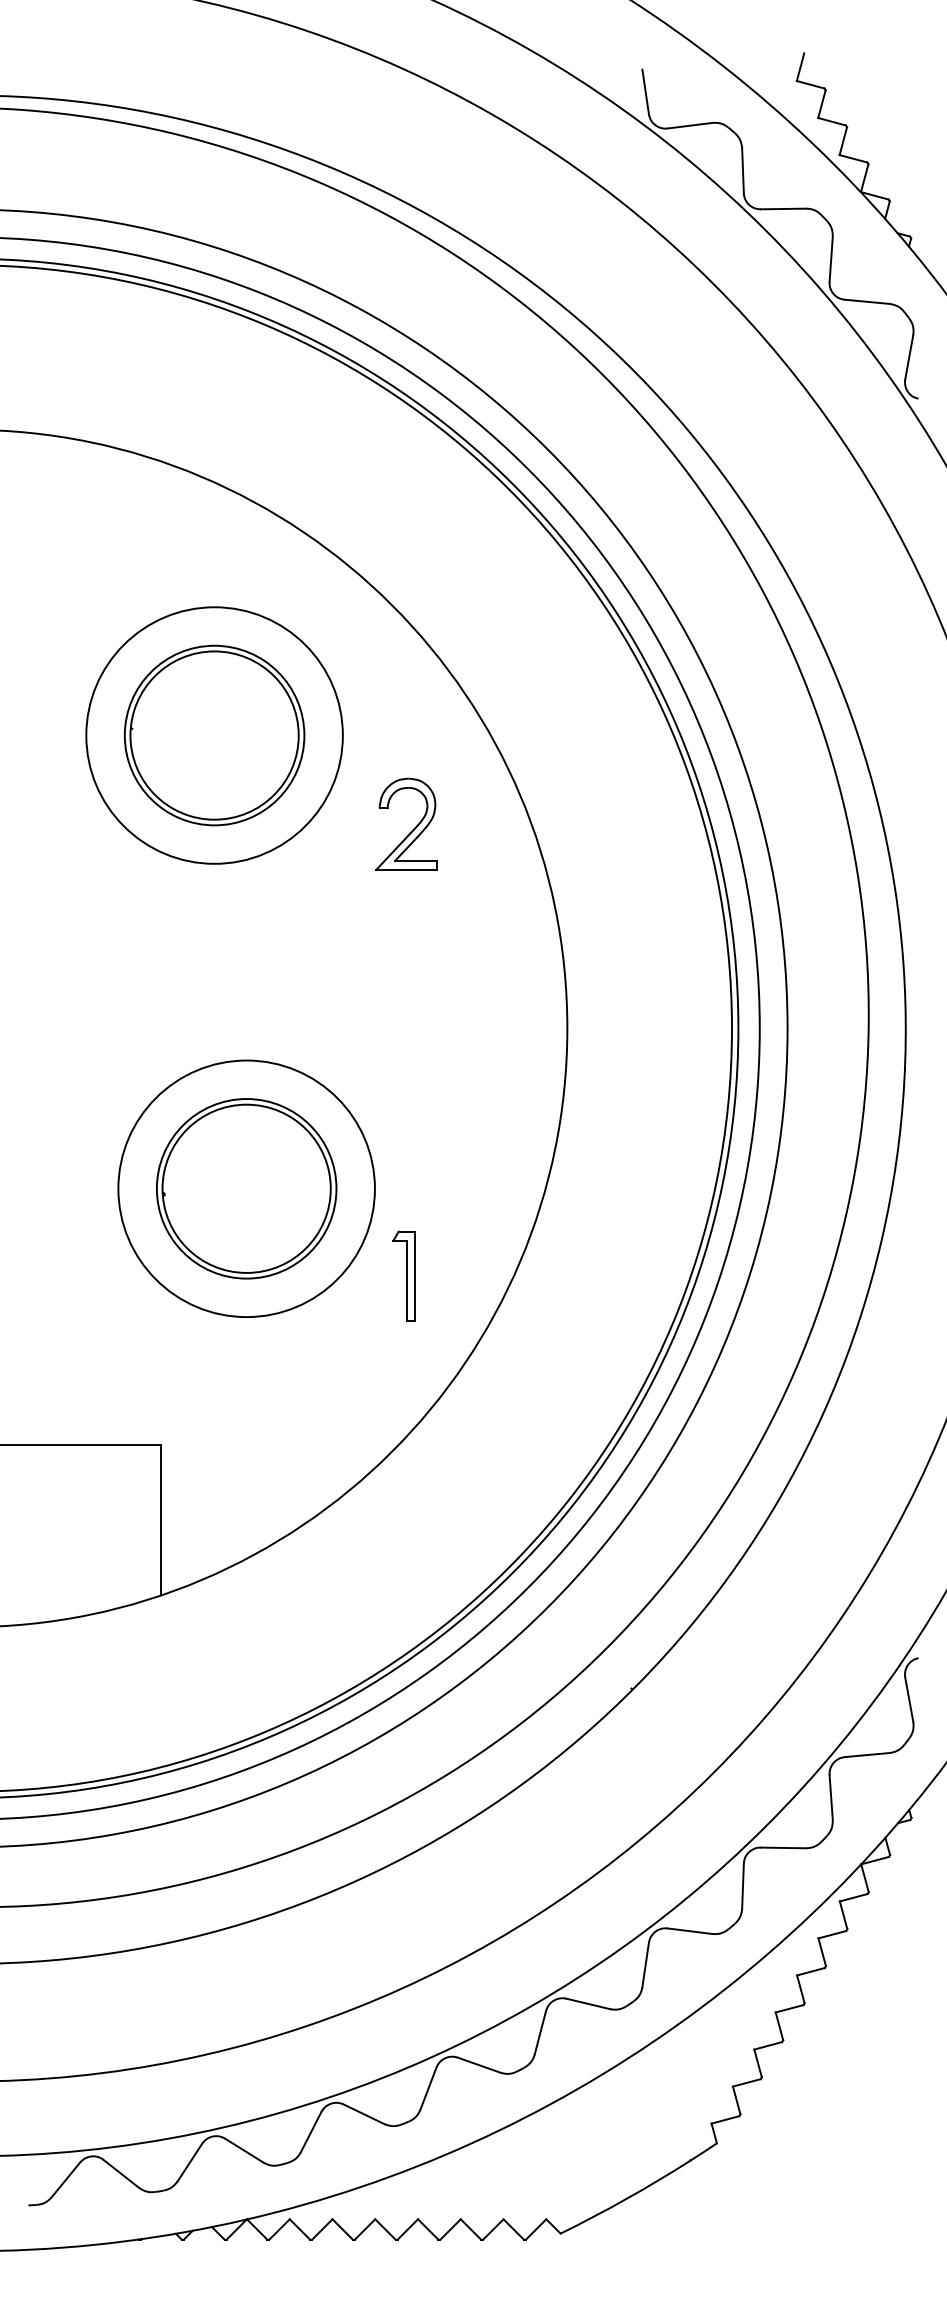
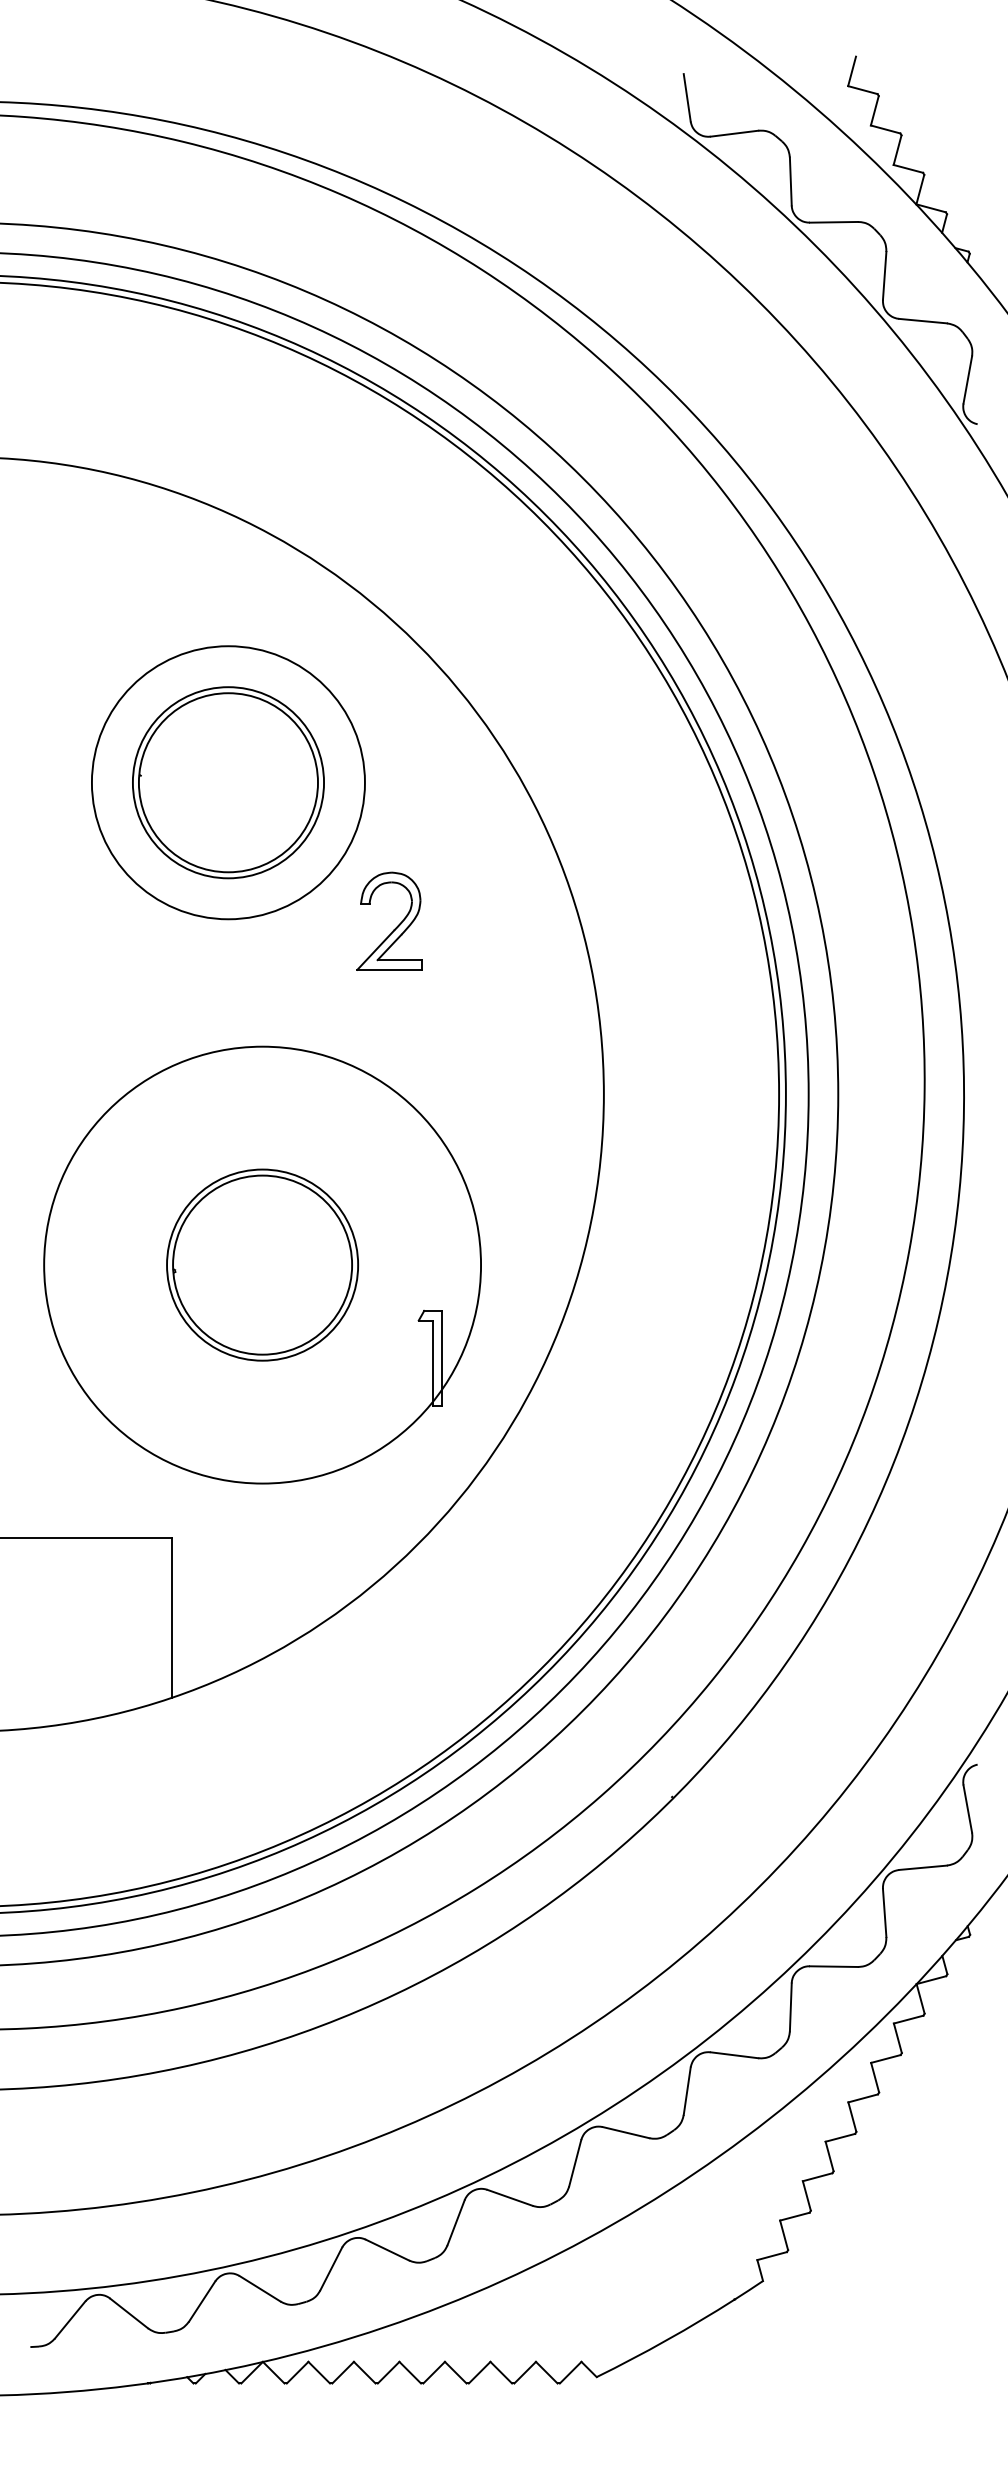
part: (412, 829) -> (396, 926), moved
circle: (246, 1188) -> (262, 1264), size x1.6

